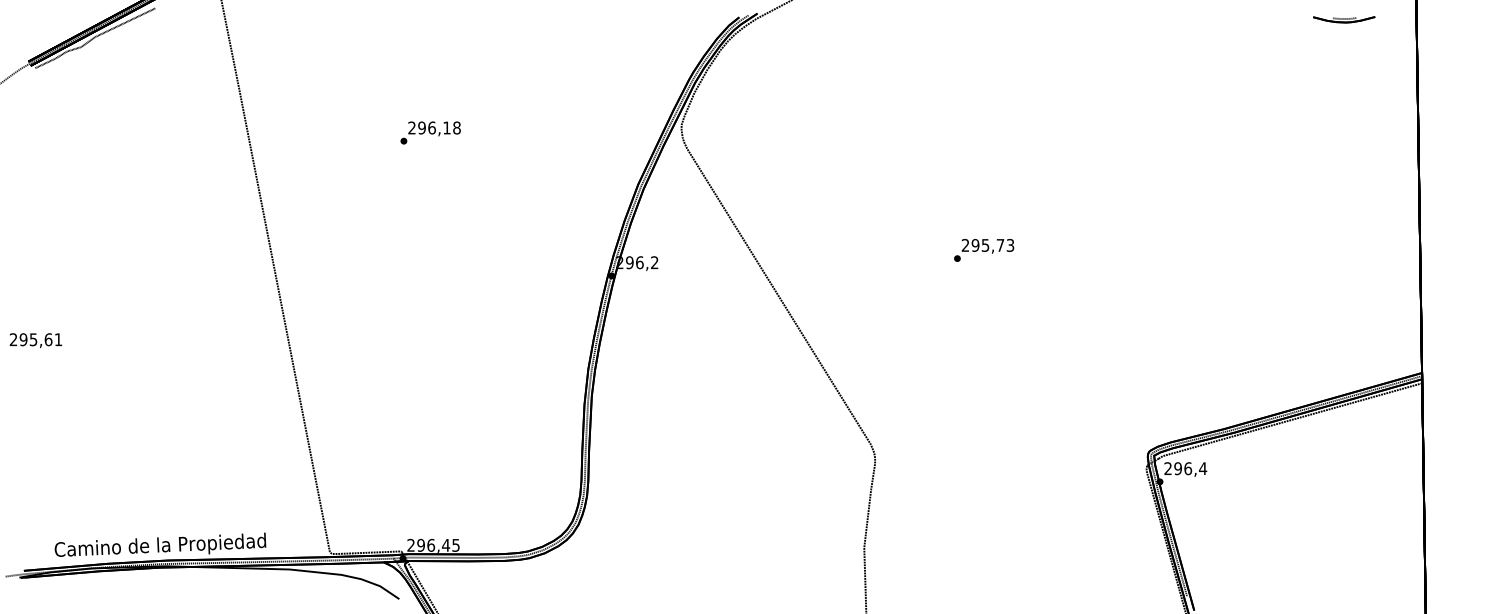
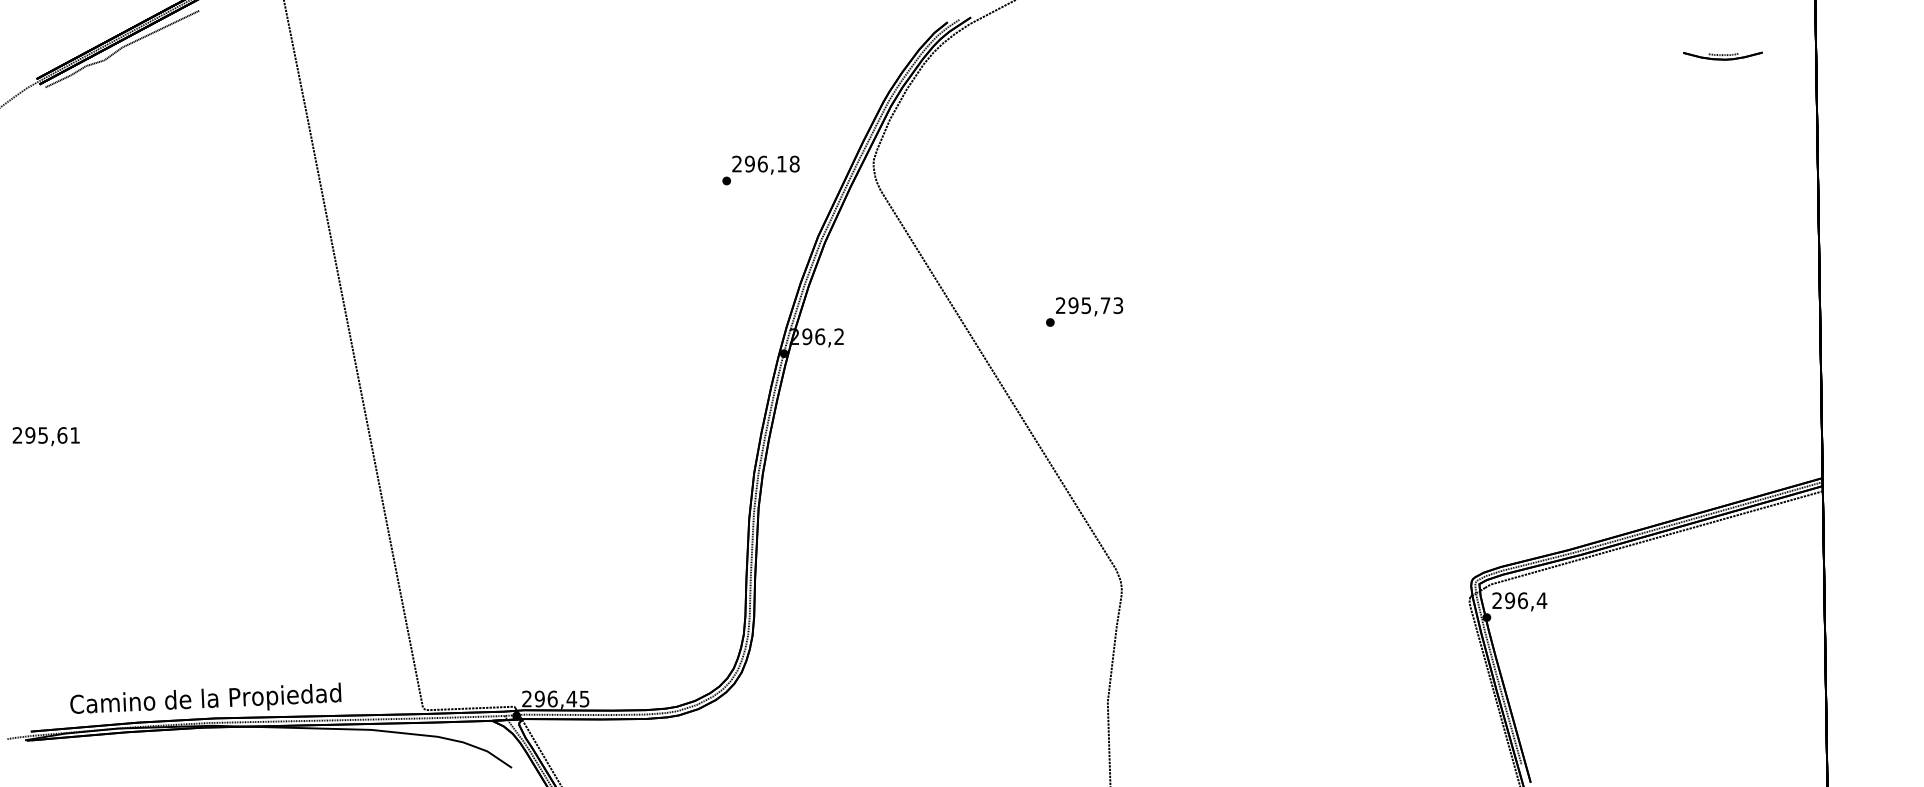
part: (1344, 19) -> (1723, 55), moved
text: (430, 132) -> (760, 169), moved
text: (984, 250) -> (1085, 312), moved

